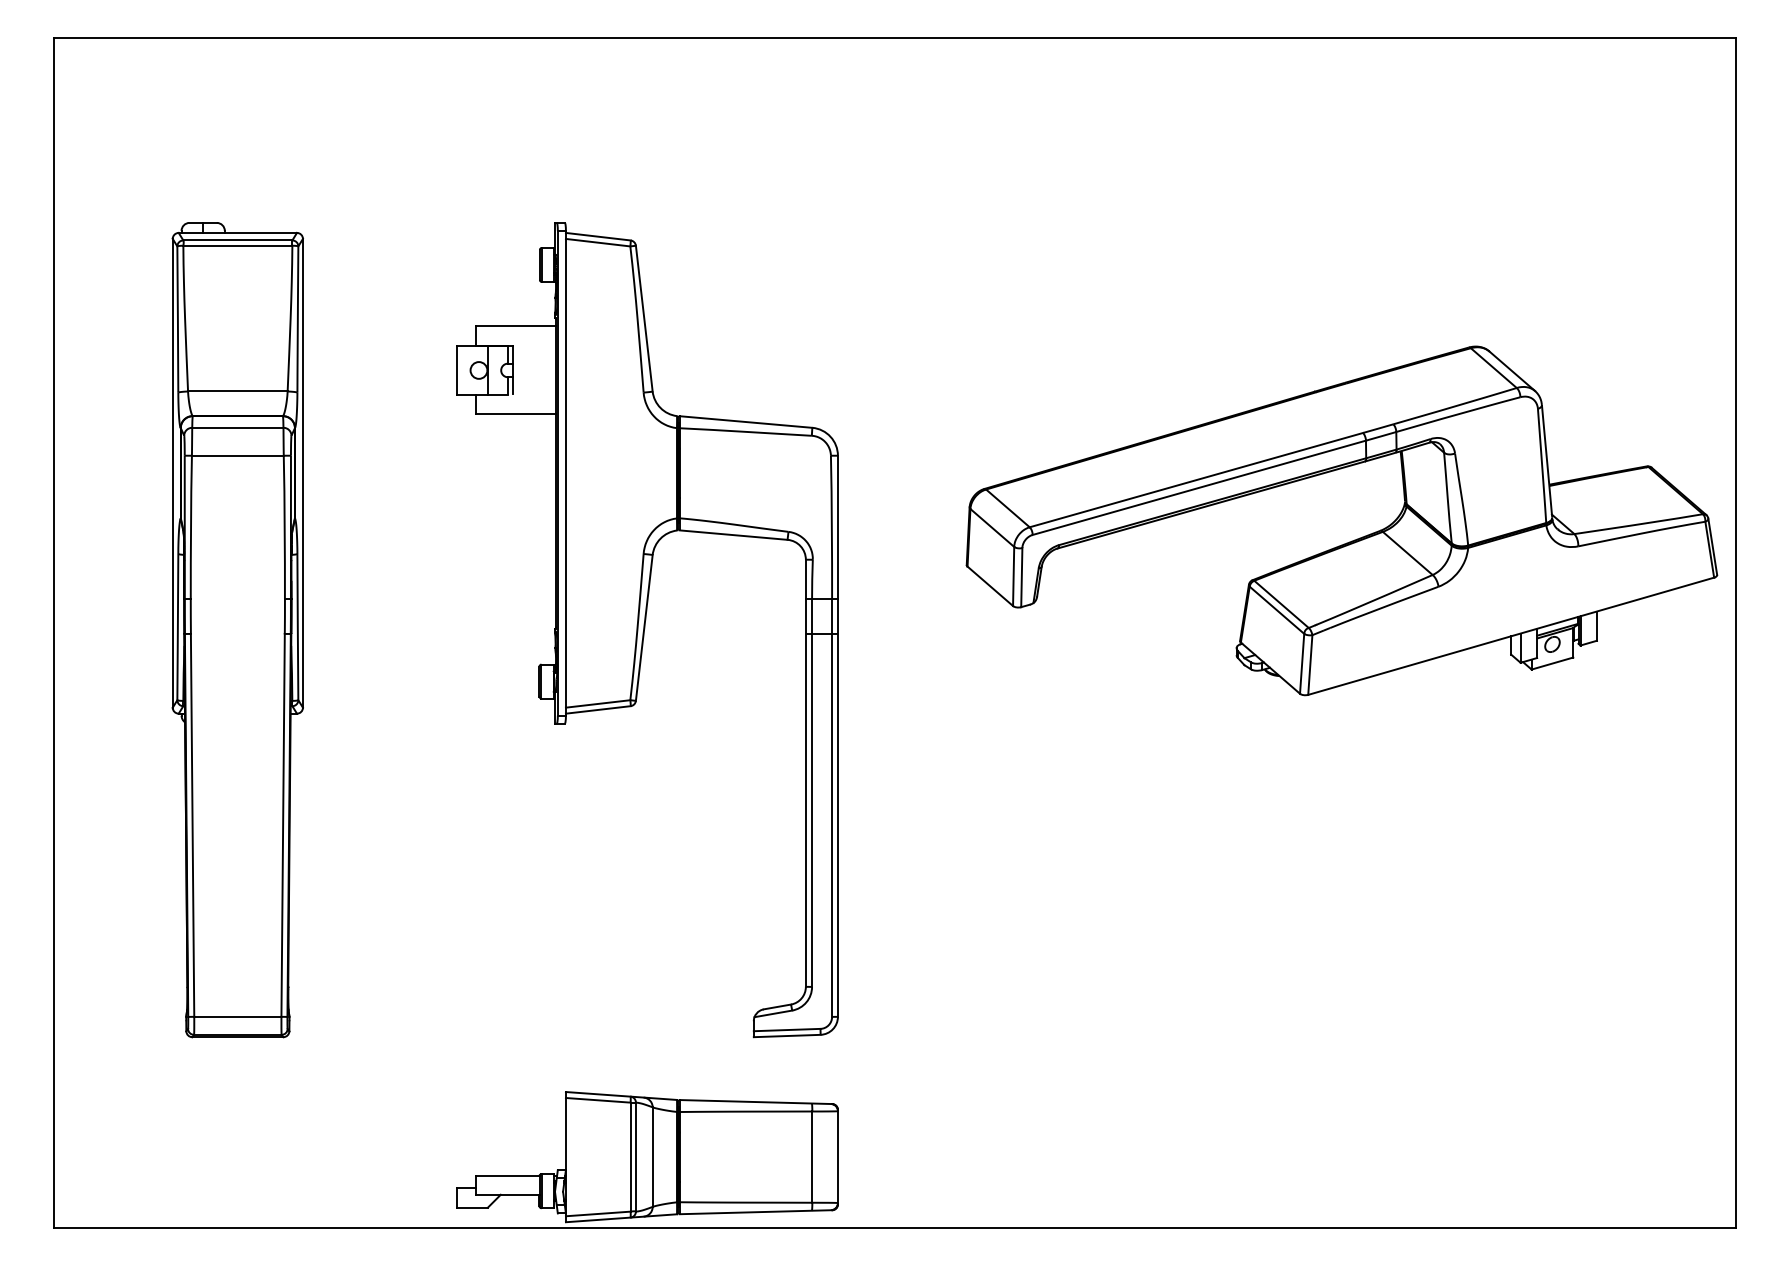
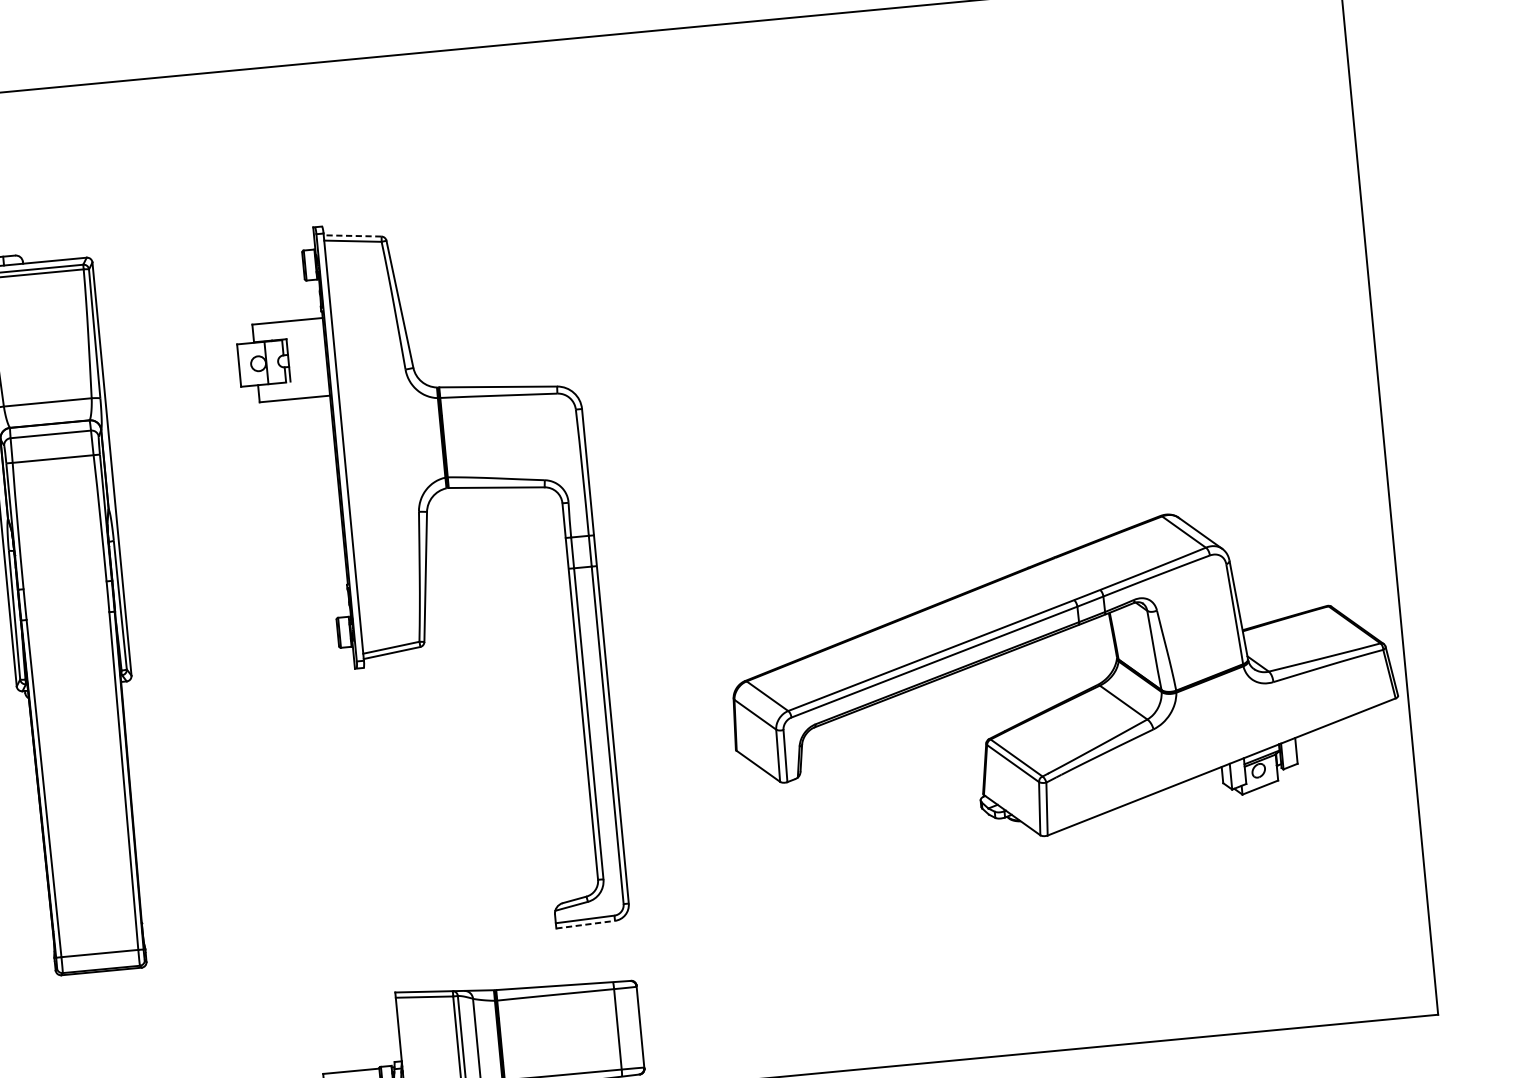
line: (598, 236) -> (352, 235), solid -> dashed
part: (1351, 540) -> (1072, 695), moved
line: (787, 1036) -> (585, 925), solid -> dashed

